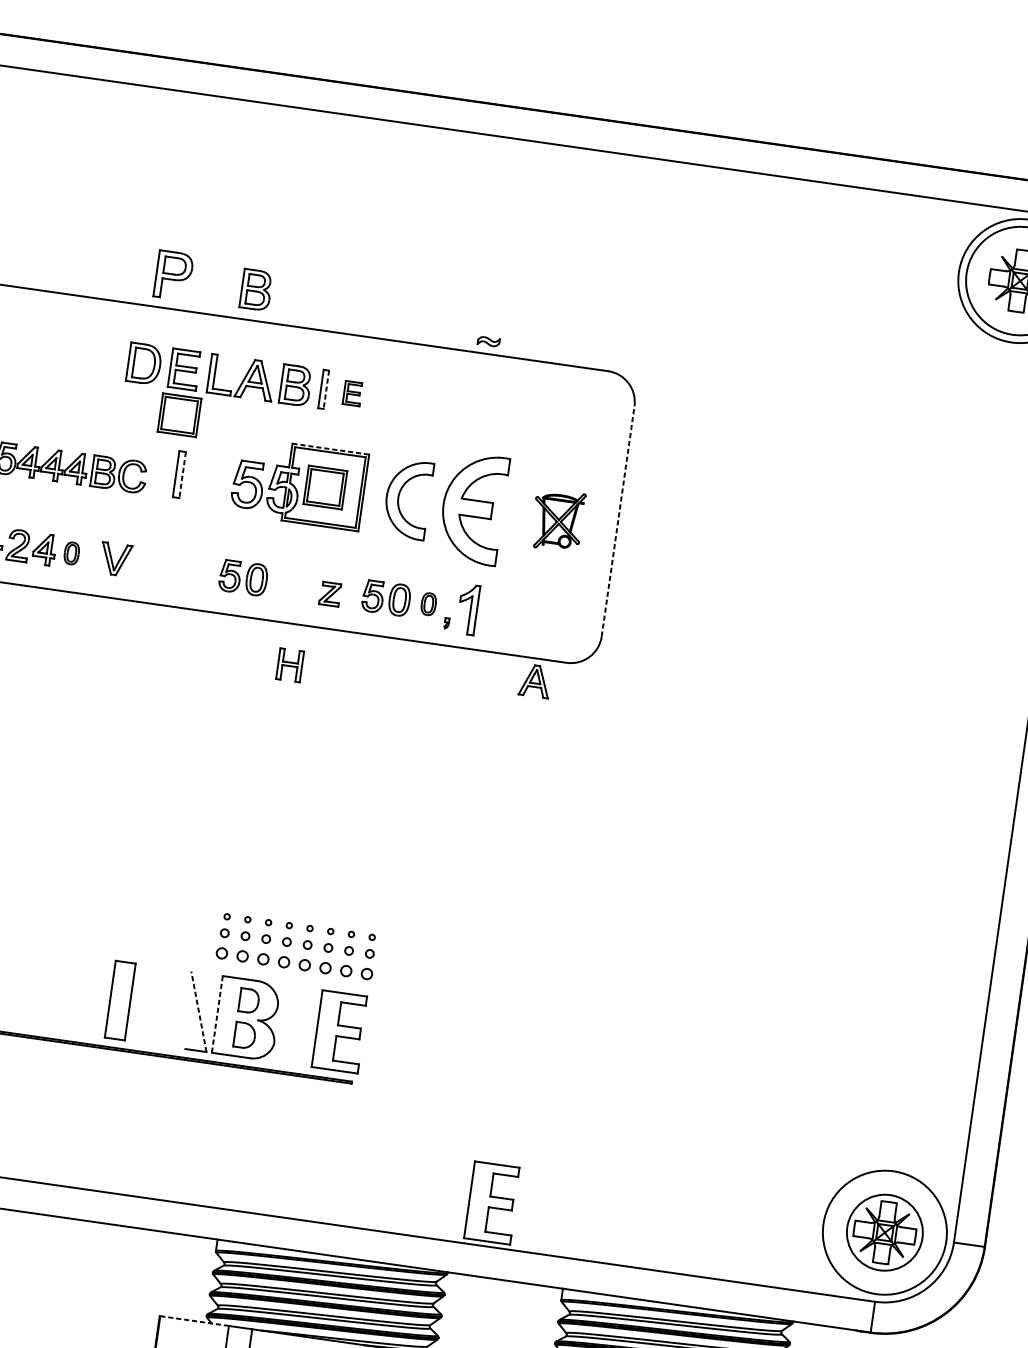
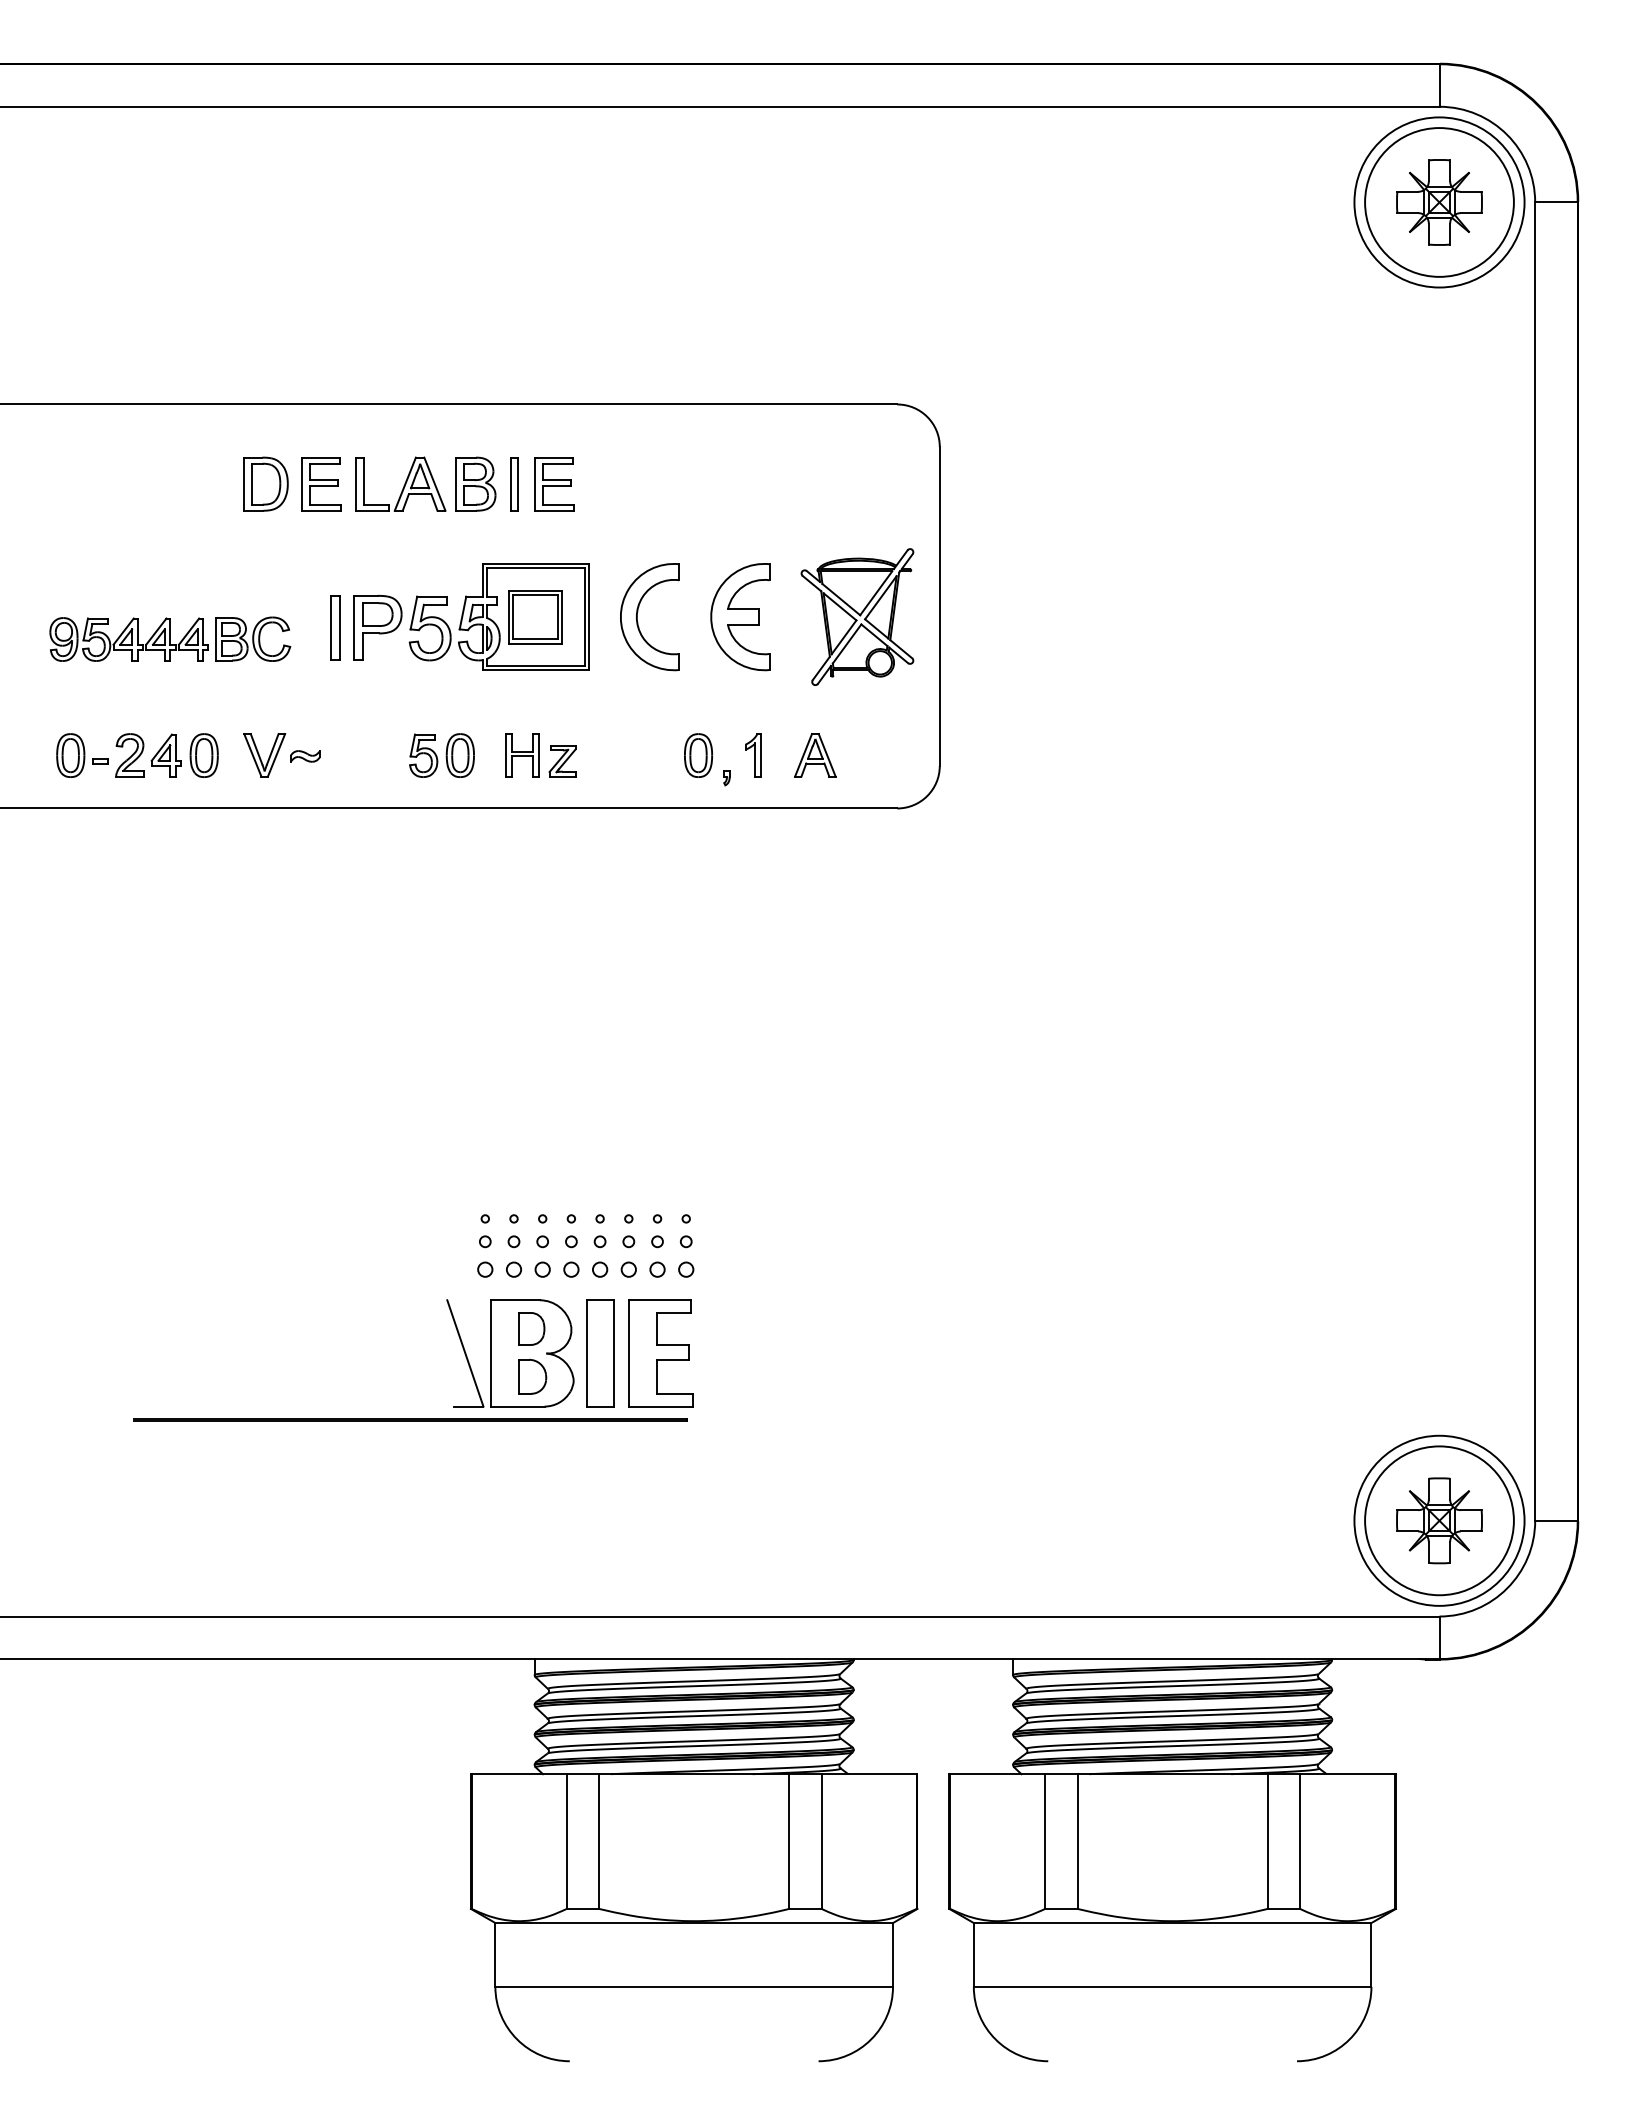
part: (173, 275) -> (377, 627), moved
part: (256, 289) -> (403, 361), removed
part: (488, 341) -> (305, 756), moved
line: (326, 390) -> (518, 484), dashed -> solid
part: (352, 393) -> (554, 484), size x1.67
part: (179, 415) -> (323, 547), removed
line: (331, 448) -> (536, 563), dashed -> solid
line: (182, 474) -> (339, 627), dashed -> solid
part: (473, 508) -> (740, 617), size x0.71
part: (557, 520) -> (857, 616), size x1.67
line: (618, 520) -> (939, 605), dashed -> solid
part: (71, 553) -> (203, 755), size x1.43
part: (386, 598) -> (639, 755), removed
part: (428, 604) -> (698, 755), size x1.43
part: (468, 609) -> (753, 755), size x0.62
part: (290, 665) -> (522, 755), moved
part: (535, 681) -> (815, 755), moved
part: (120, 1000) -> (600, 1353), moved
line: (199, 1011) -> (465, 1352), dashed -> solid
line: (217, 1014) -> (490, 1353), dashed -> solid
part: (492, 1203) -> (900, 1556), removed
circle: (884, 1232) -> (1439, 1520), size x1.43
line: (194, 1321) -> (519, 1774), dashed -> solid

